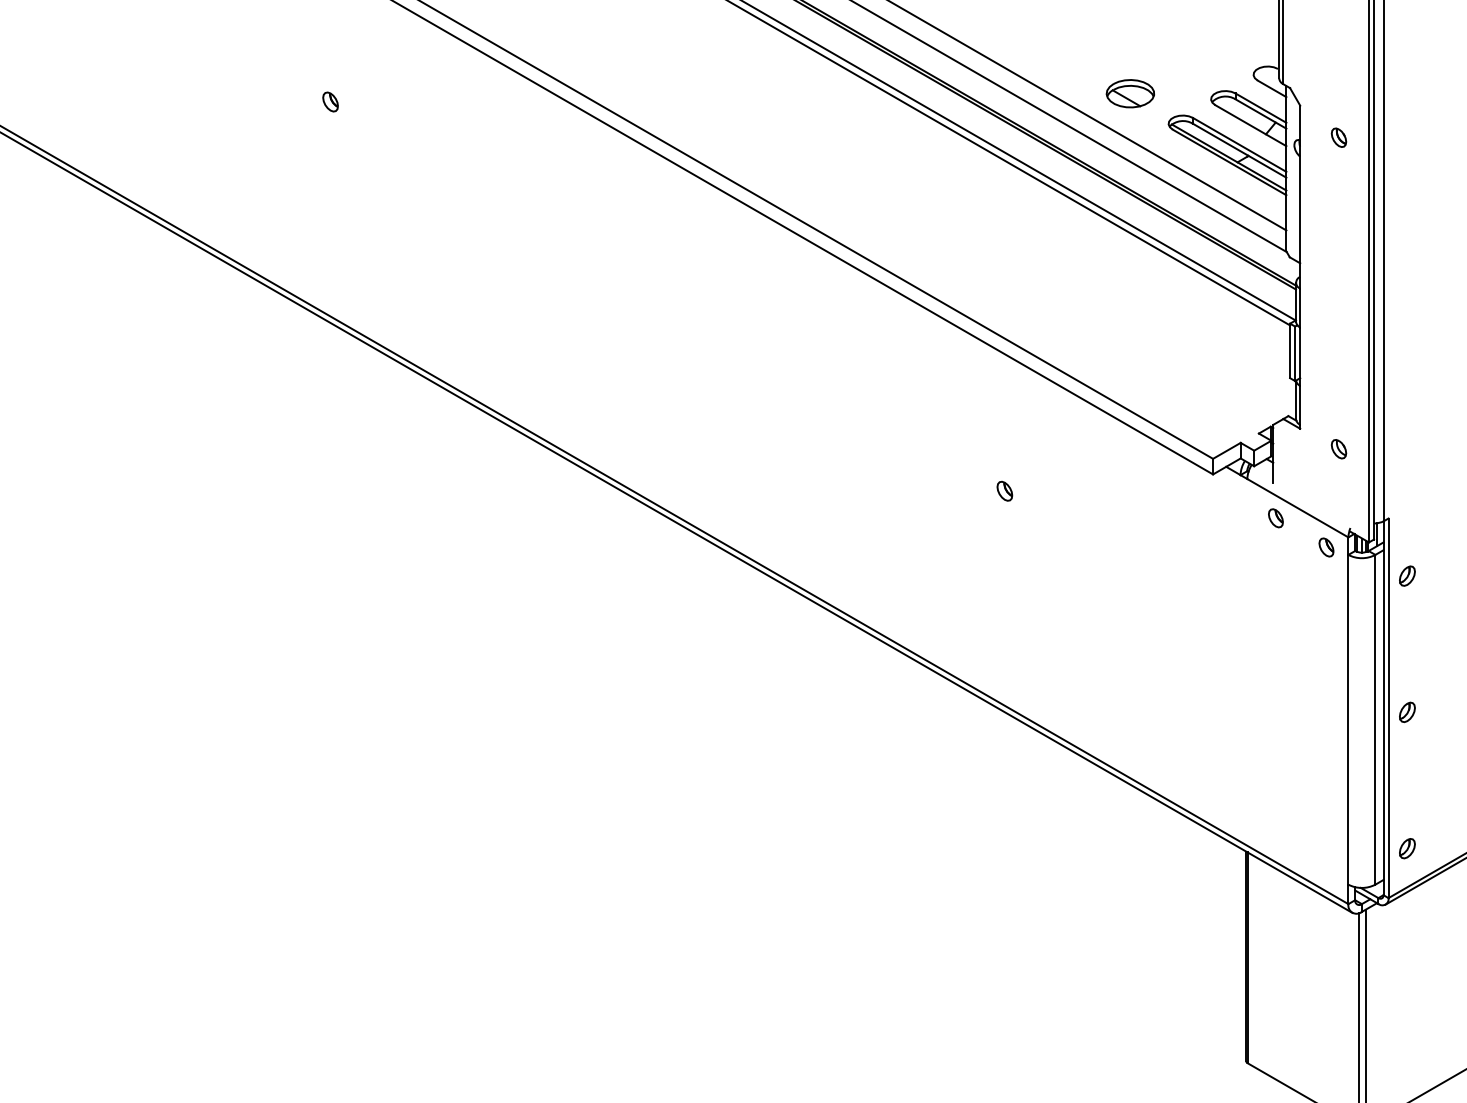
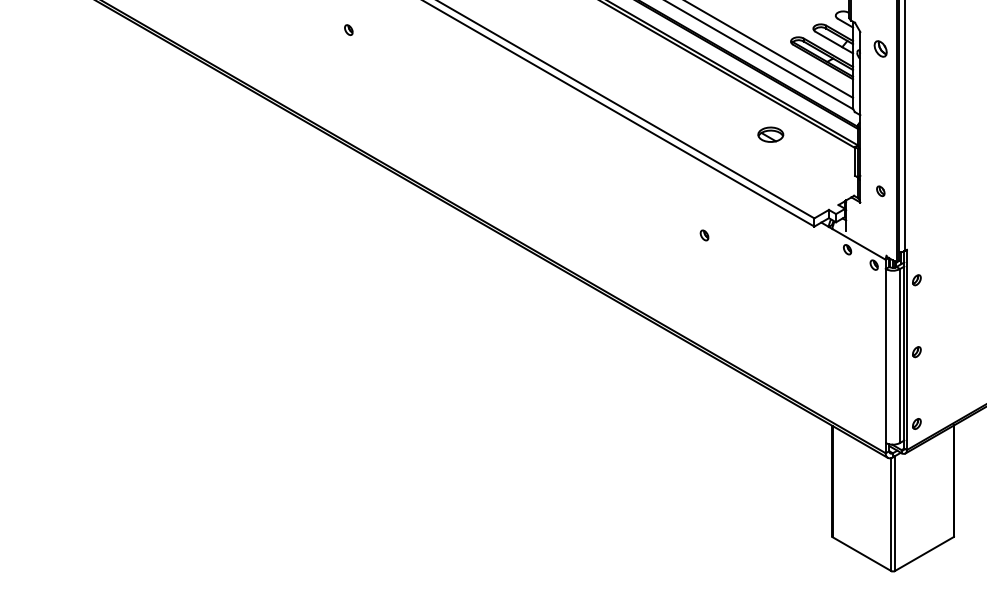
part: (1129, 93) -> (770, 134), moved
part: (1338, 136) -> (880, 48), size x1.6
part: (1338, 449) -> (880, 191), moved

